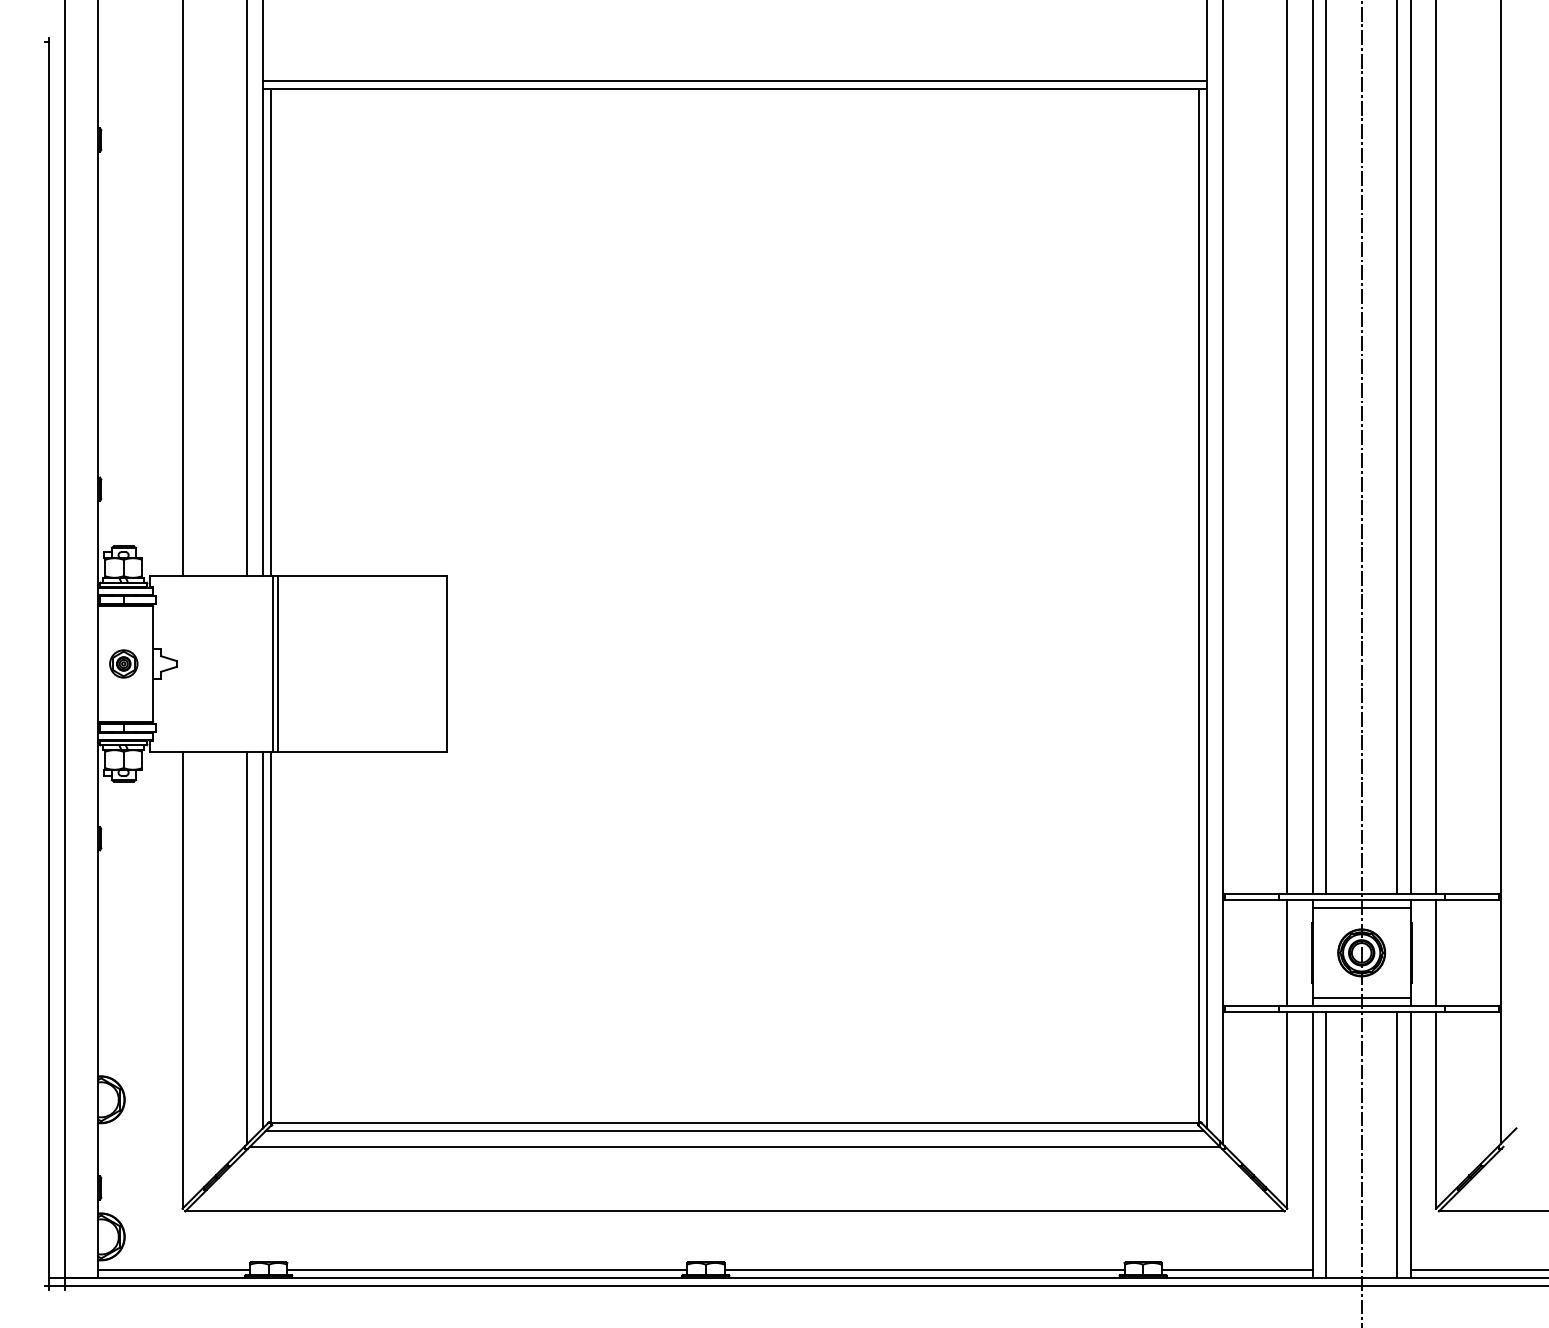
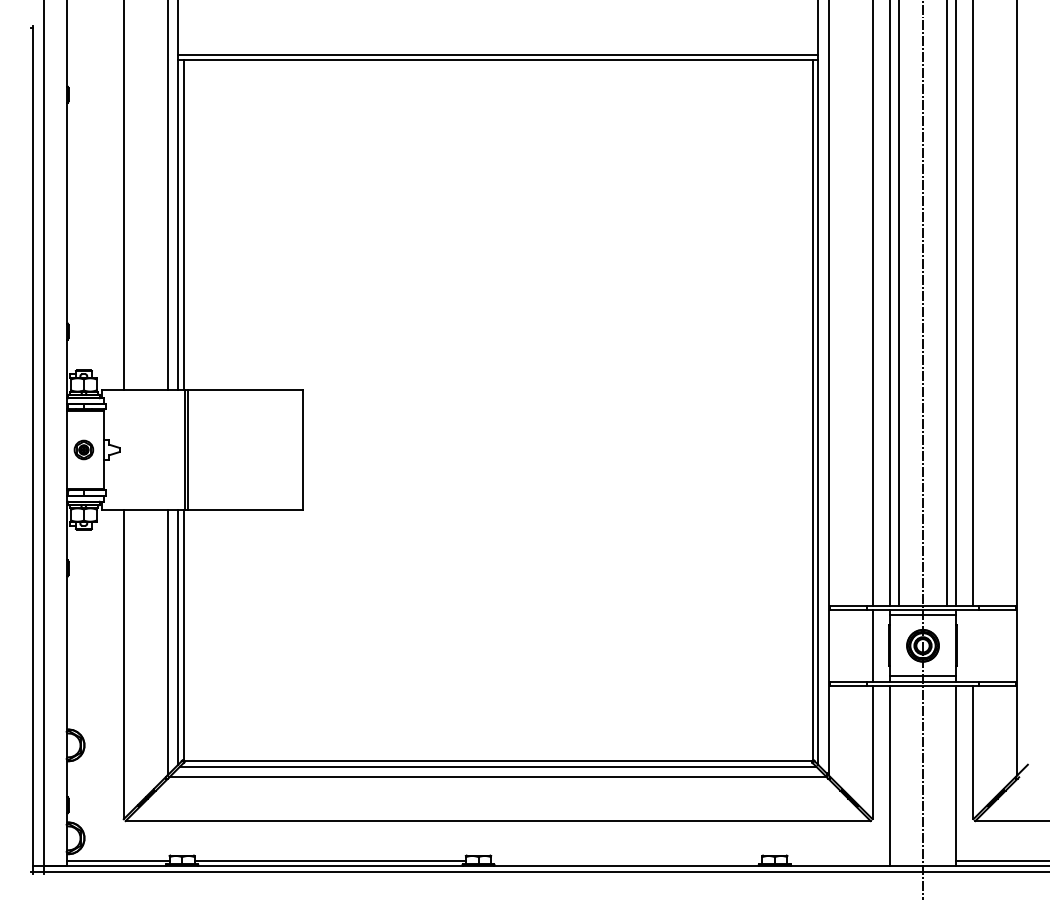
line: (1436, 952) -> (973, 645), removed
line: (1326, 1144) -> (899, 775), removed
line: (1396, 1144) -> (946, 775), removed
line: (924, 1269) -> (626, 860), removed
line: (1237, 1269) -> (838, 860), removed

